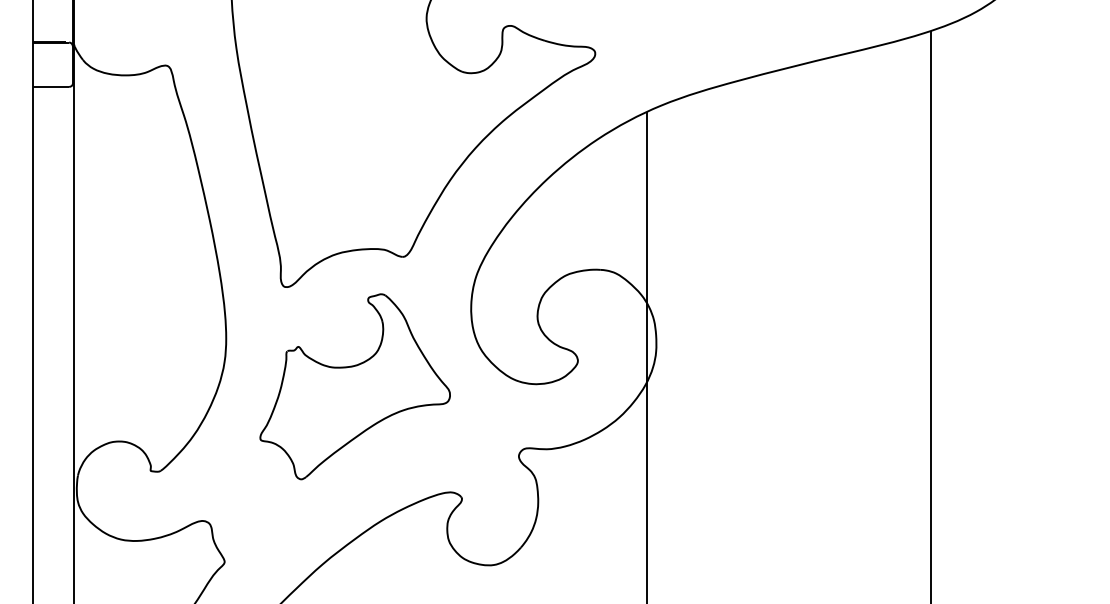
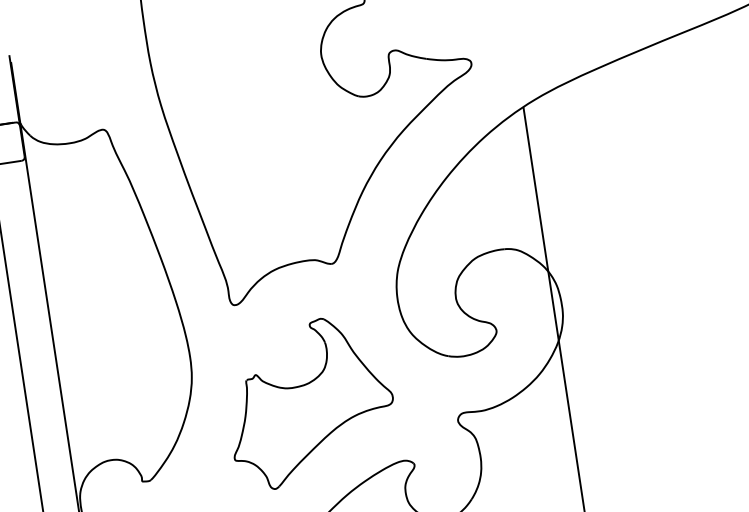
part: (354, 386) -> (309, 401), moved

